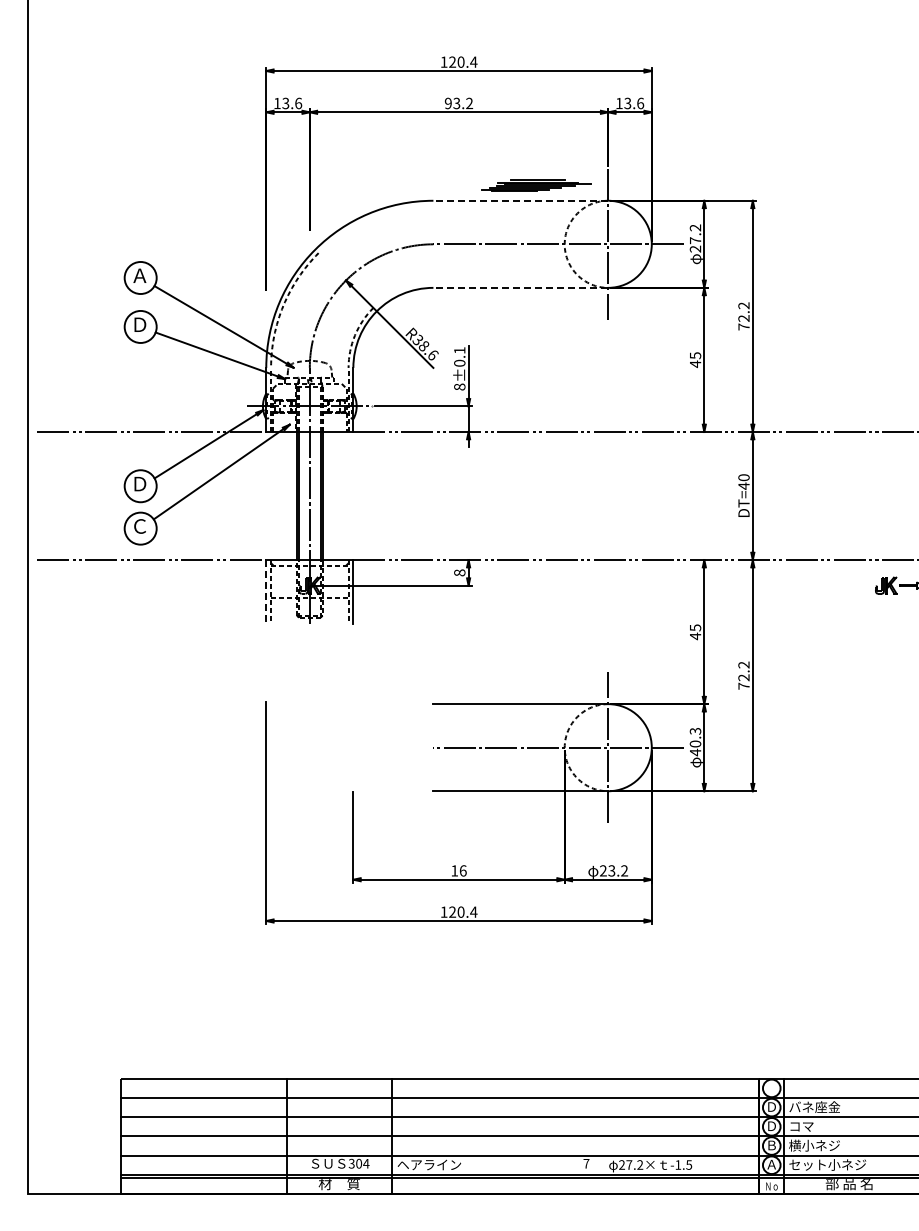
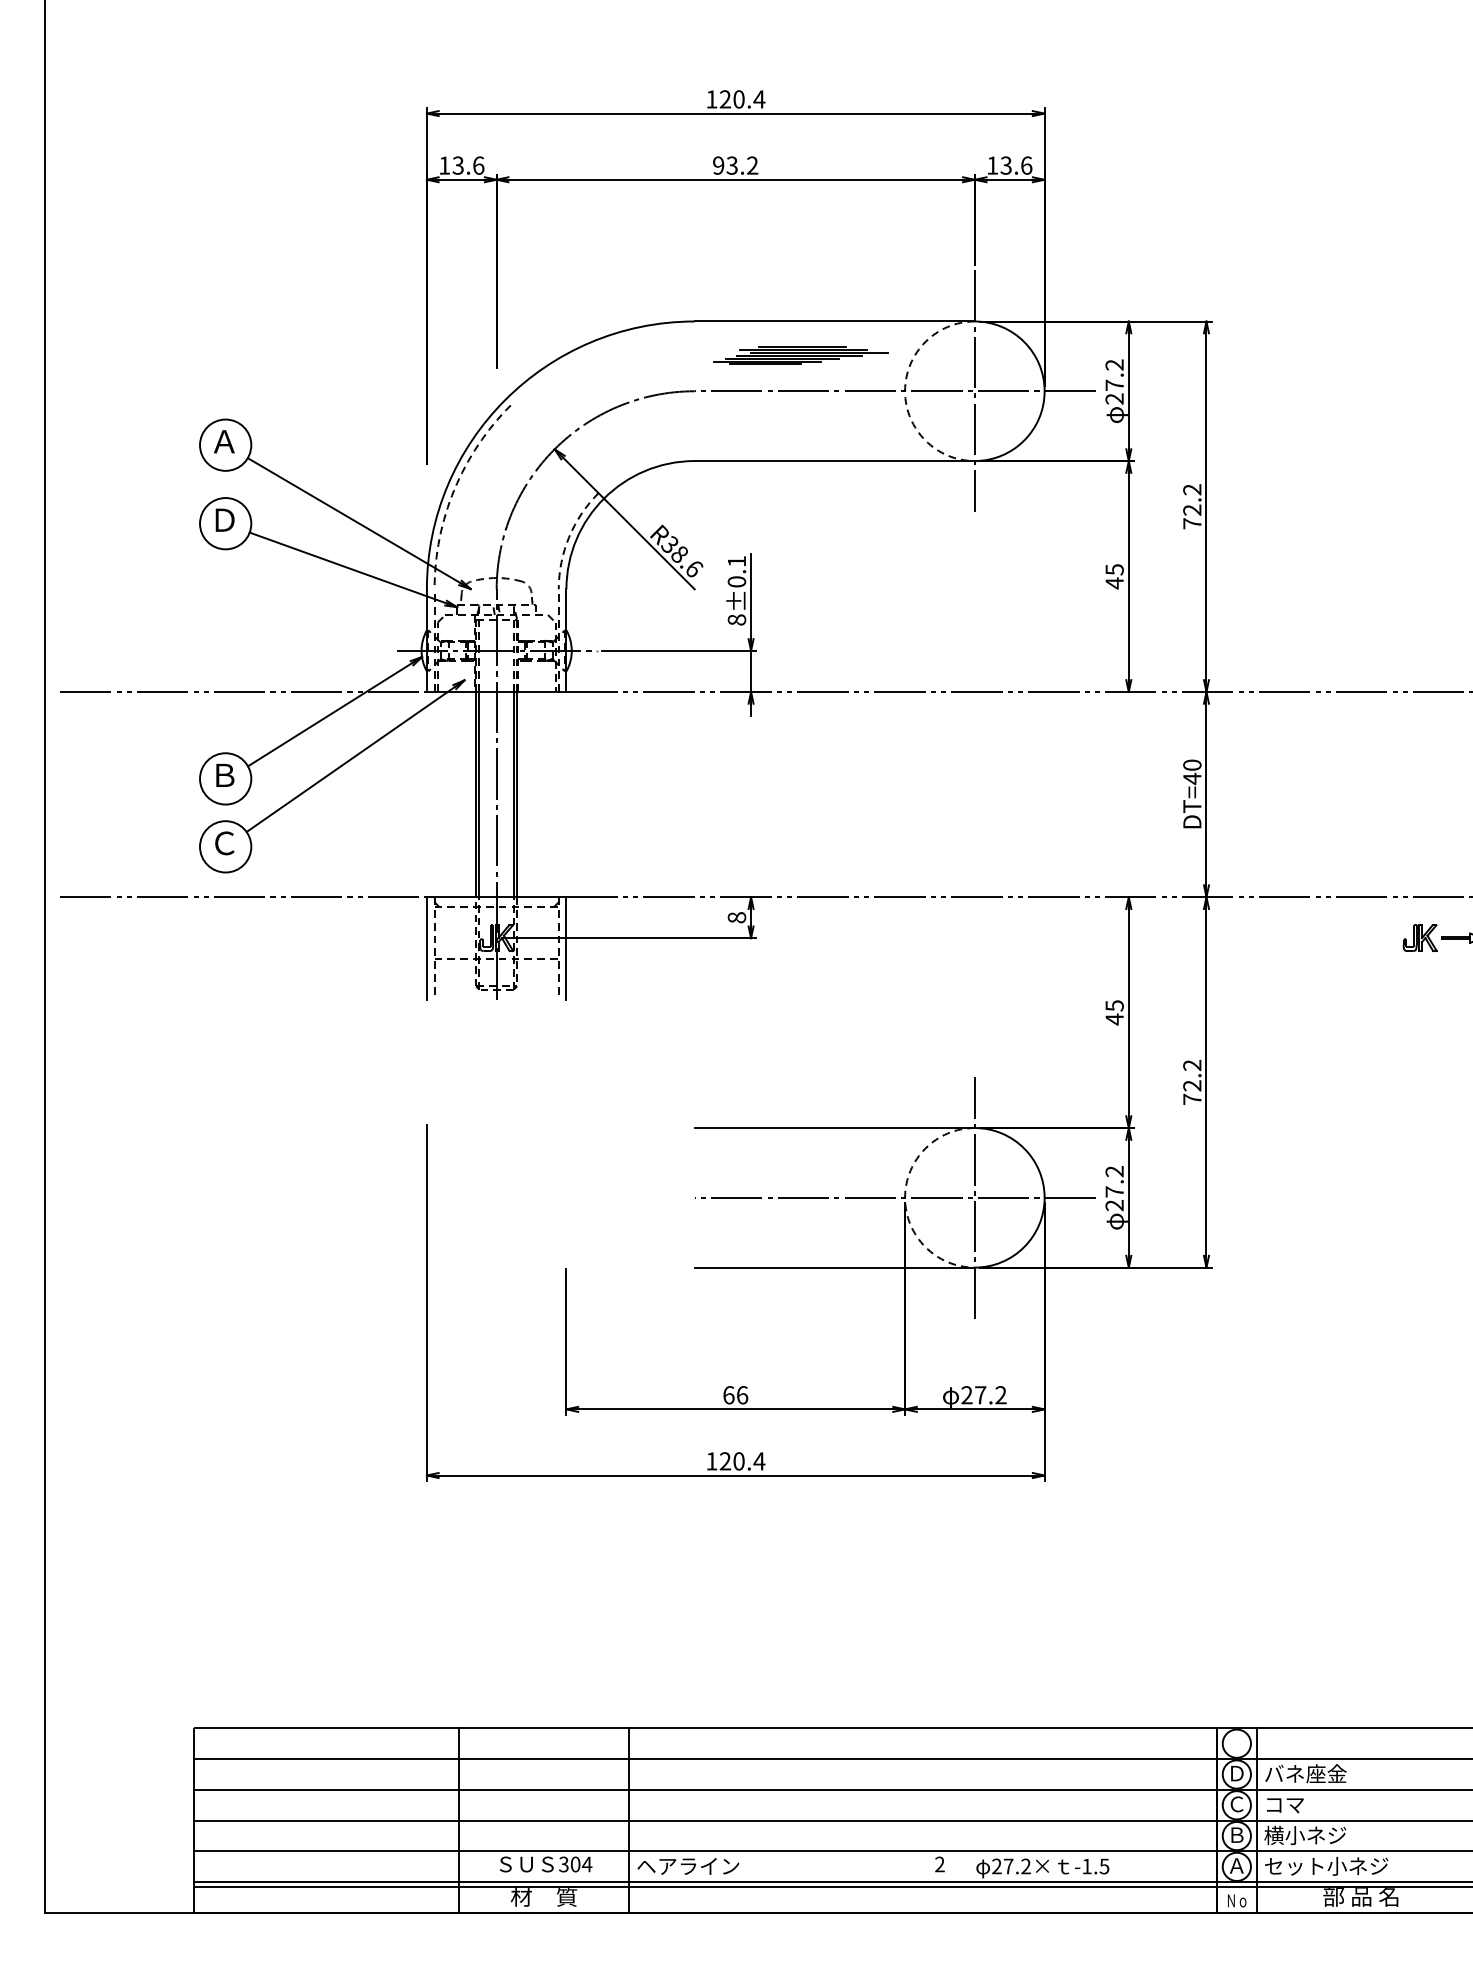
part: (536, 185) -> (800, 354), moved
line: (520, 200) -> (834, 321), dashed -> solid
line: (520, 287) -> (834, 460), dashed -> solid
text: (140, 484) -> (225, 776), Ｄ -> Ｂ
line: (266, 592) -> (427, 949), dashed -> solid
text: (695, 741) -> (1114, 1187), 40.3 -> 27.2
text: (454, 870) -> (728, 1394), 16 -> 66
text: (611, 870) -> (980, 1394), 23.2 -> 27.2
text: (771, 1126) -> (1236, 1804), Ｄ -> Ｃ
text: (586, 1163) -> (939, 1864), 7 -> 2

